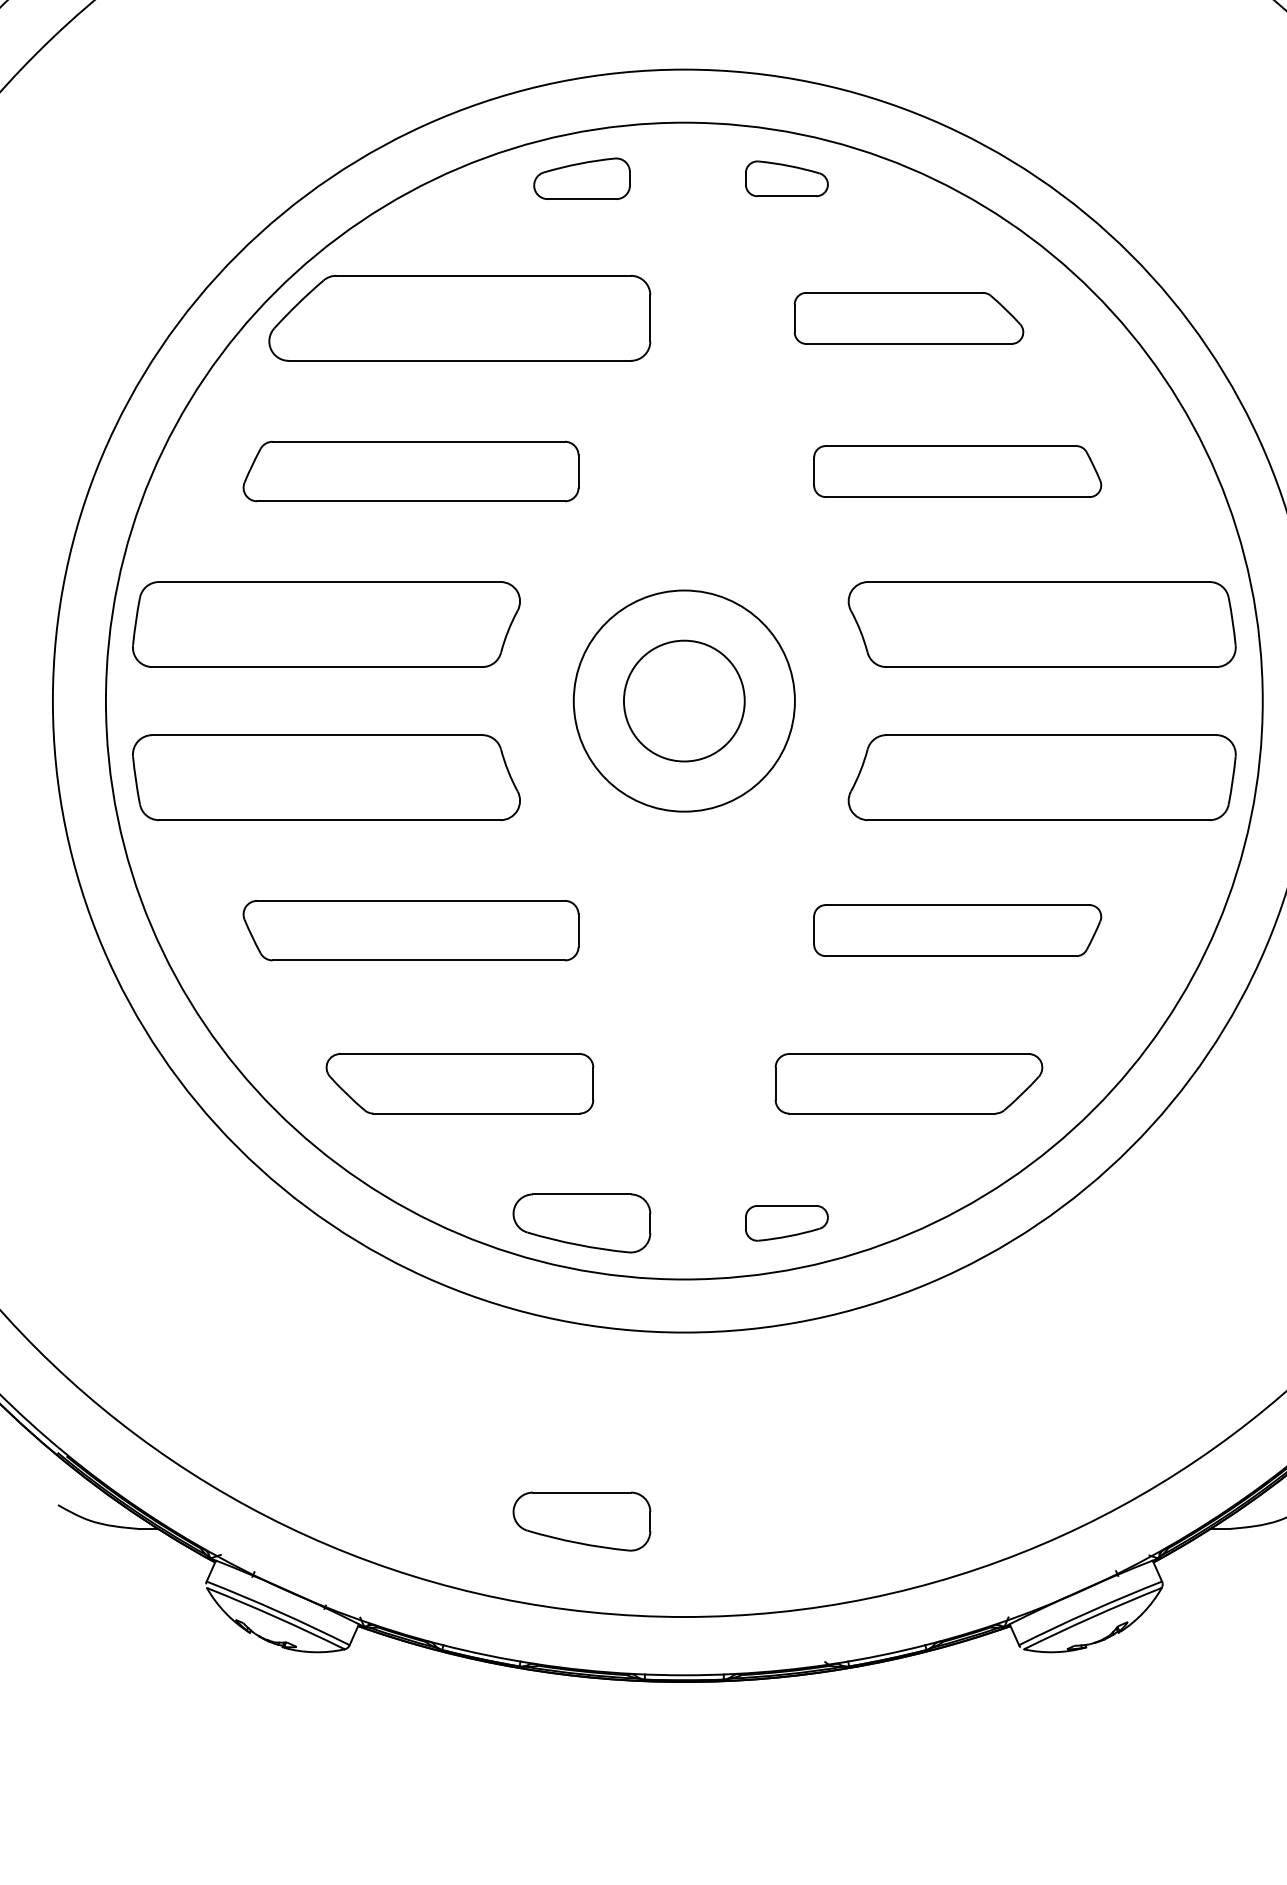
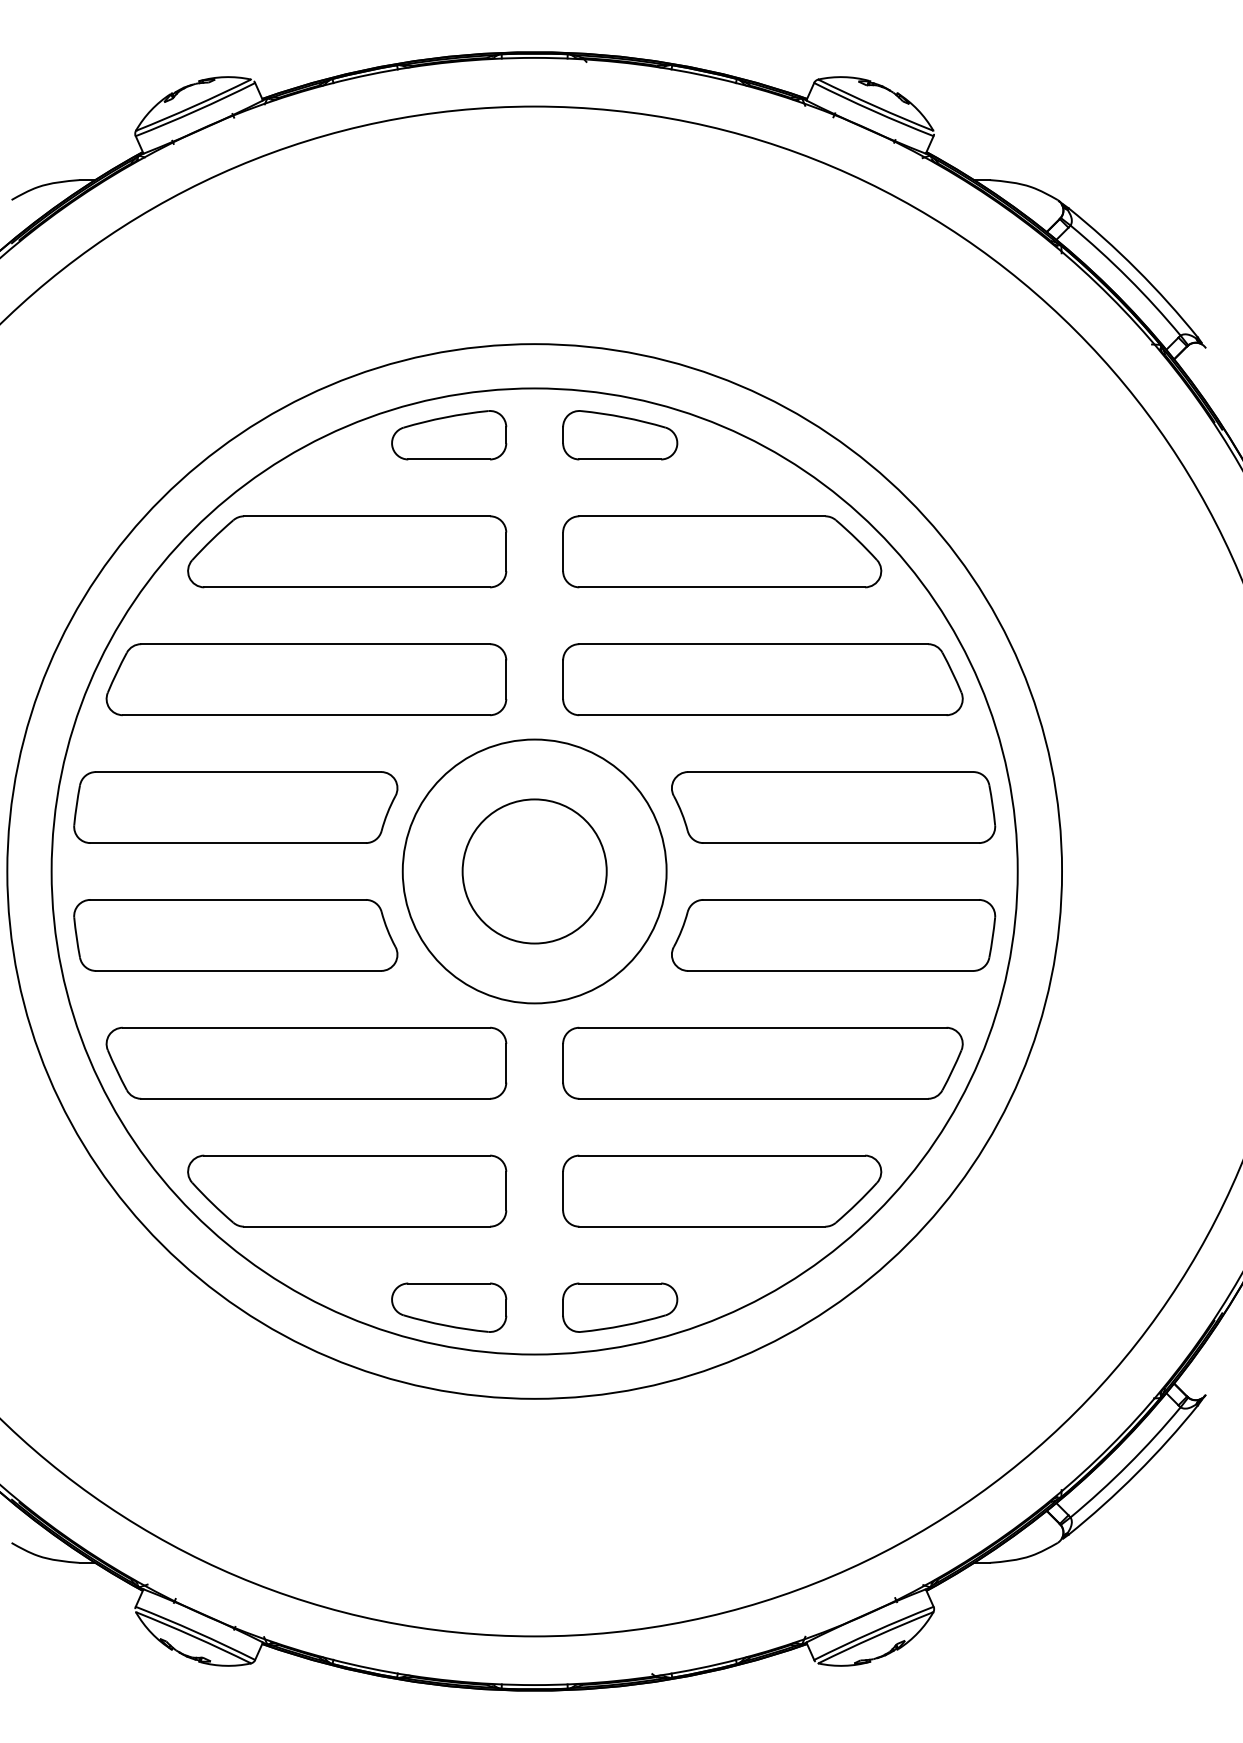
part: (582, 179) -> (449, 435), size x1.43
part: (787, 179) -> (620, 435), size x1.67
part: (909, 317) -> (722, 551), size x1.67
part: (411, 471) -> (306, 679), size x1.43
part: (957, 471) -> (762, 679), size x1.67
circle: (684, 701) -> (534, 871), size x1.43
circle: (684, 701) -> (534, 871), size x1.43
part: (411, 929) -> (306, 1062), size x1.43
part: (957, 929) -> (762, 1062), size x1.67
part: (460, 1083) -> (347, 1190), size x1.43
part: (909, 1083) -> (722, 1190), size x1.43
part: (787, 1223) -> (620, 1307), size x1.67
part: (582, 1521) -> (449, 1556), removed

